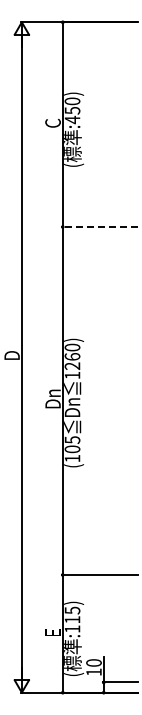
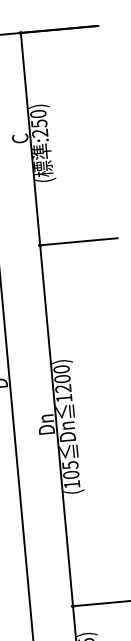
text: (72, 119) -> (40, 132), :450) -> :250)
line: (99, 227) -> (78, 242), dashed -> solid
text: (72, 356) -> (62, 378), 1260) -> 1200)

